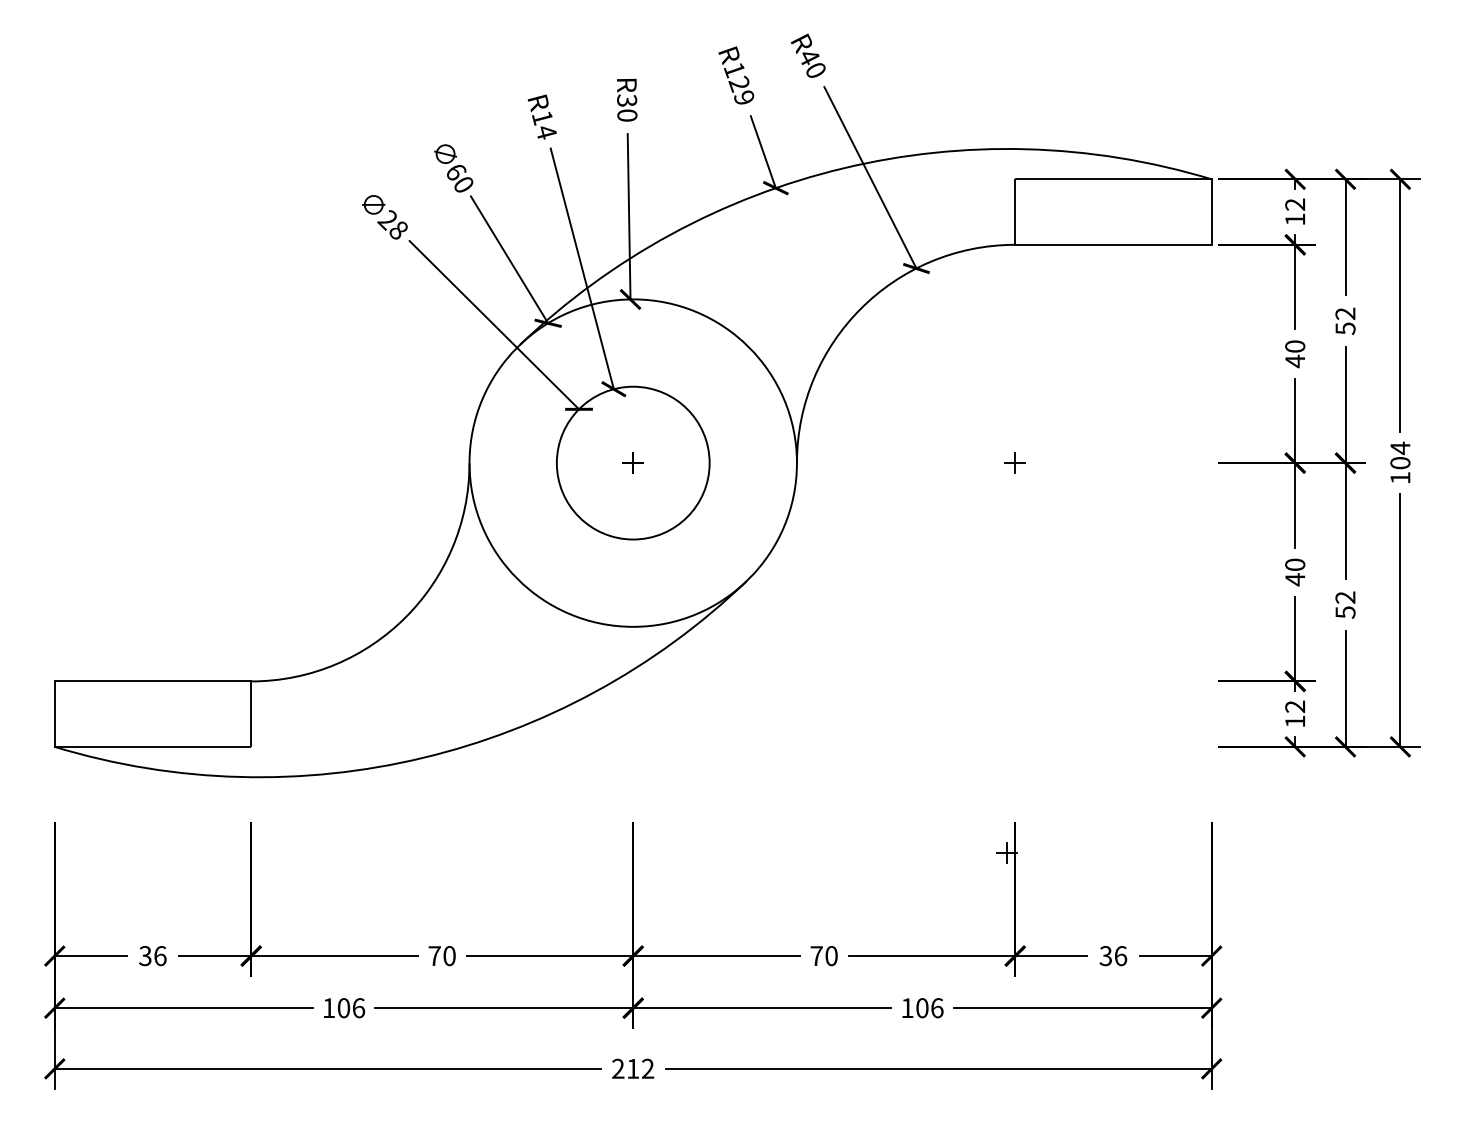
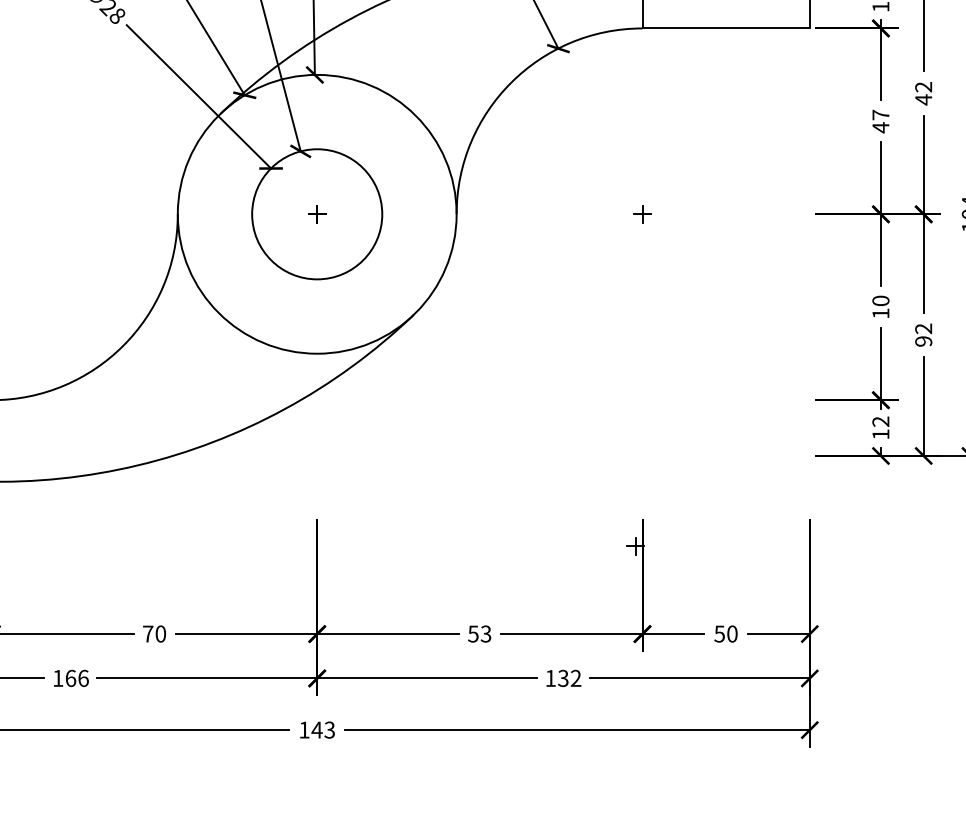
text: (1345, 328) -> (923, 99), 52 -> 42
text: (1295, 346) -> (881, 115), 40 -> 47
text: (1295, 579) -> (881, 313), 40 -> 10
text: (1345, 612) -> (923, 341), 52 -> 92
text: (823, 956) -> (479, 634), 70 -> 53
text: (1113, 956) -> (726, 634), 36 -> 50
text: (344, 1008) -> (71, 678), 106 -> 166
text: (929, 1008) -> (569, 678), 106 -> 132
text: (633, 1068) -> (317, 729), 212 -> 143

